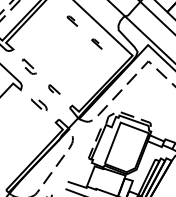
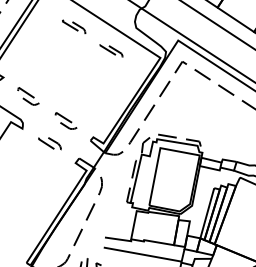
part: (72, 20) -> (74, 26), size x1.43
part: (97, 43) -> (111, 50), size x1.43
part: (53, 89) -> (65, 120), size x1.43

